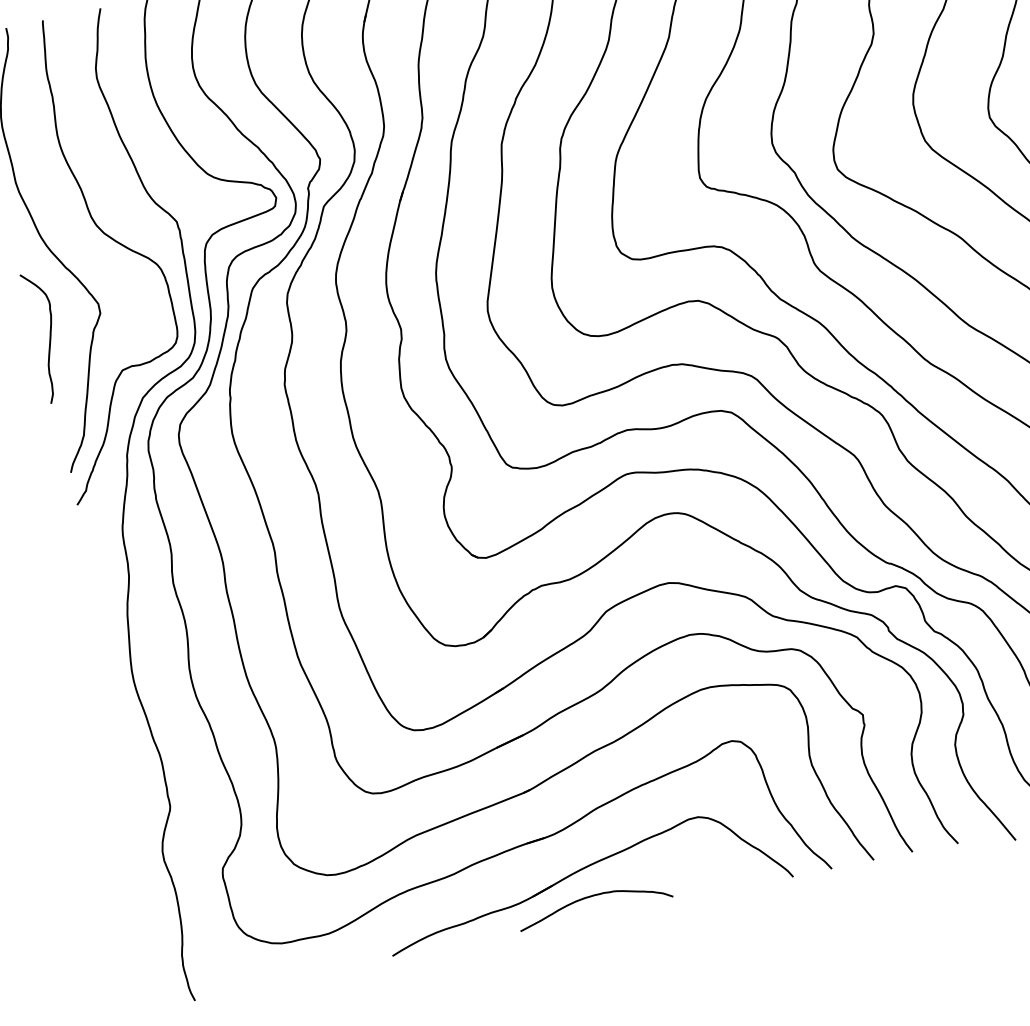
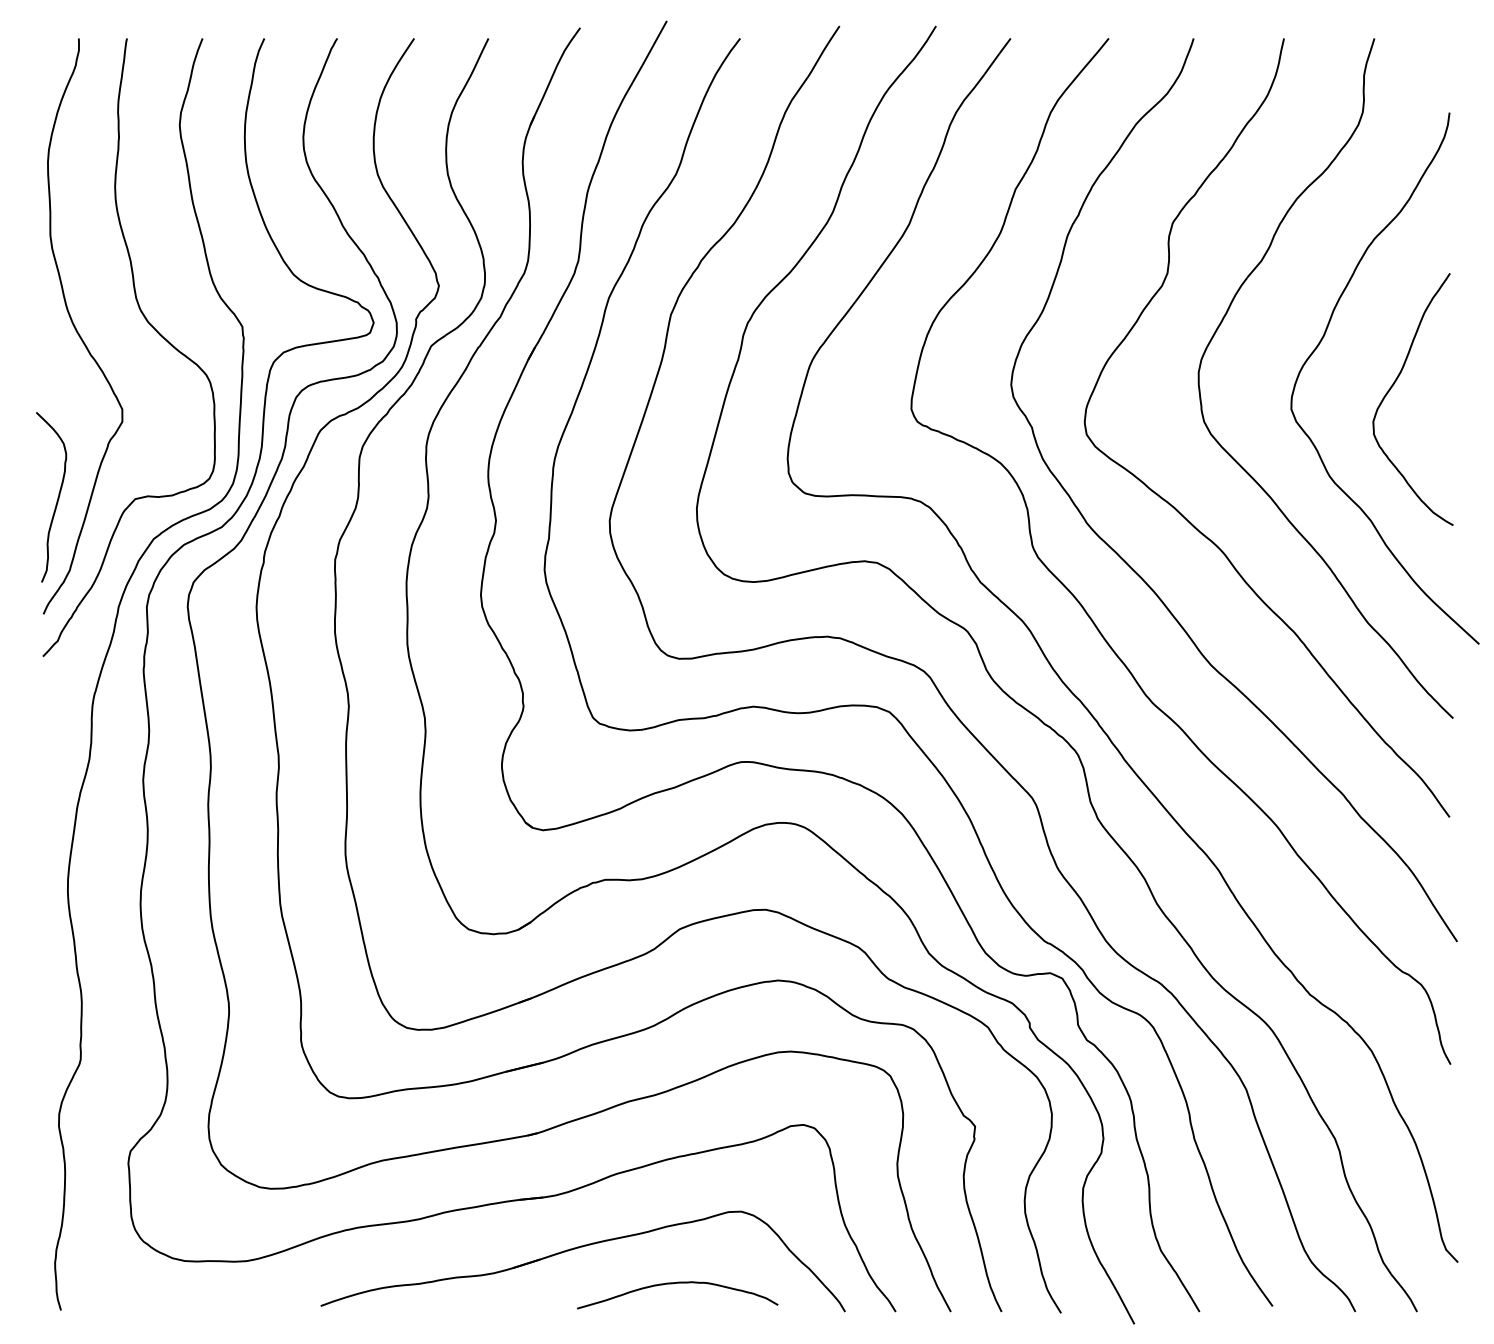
curve: (49, 336) -> (57, 497), moved
curve: (590, 897) -> (673, 1284), moved

